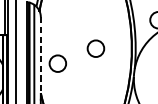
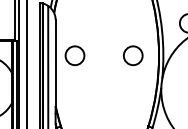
circle: (96, 48) -> (133, 55), moved
line: (40, 55) -> (55, 63), dashed -> solid
circle: (57, 63) -> (74, 55), moved

